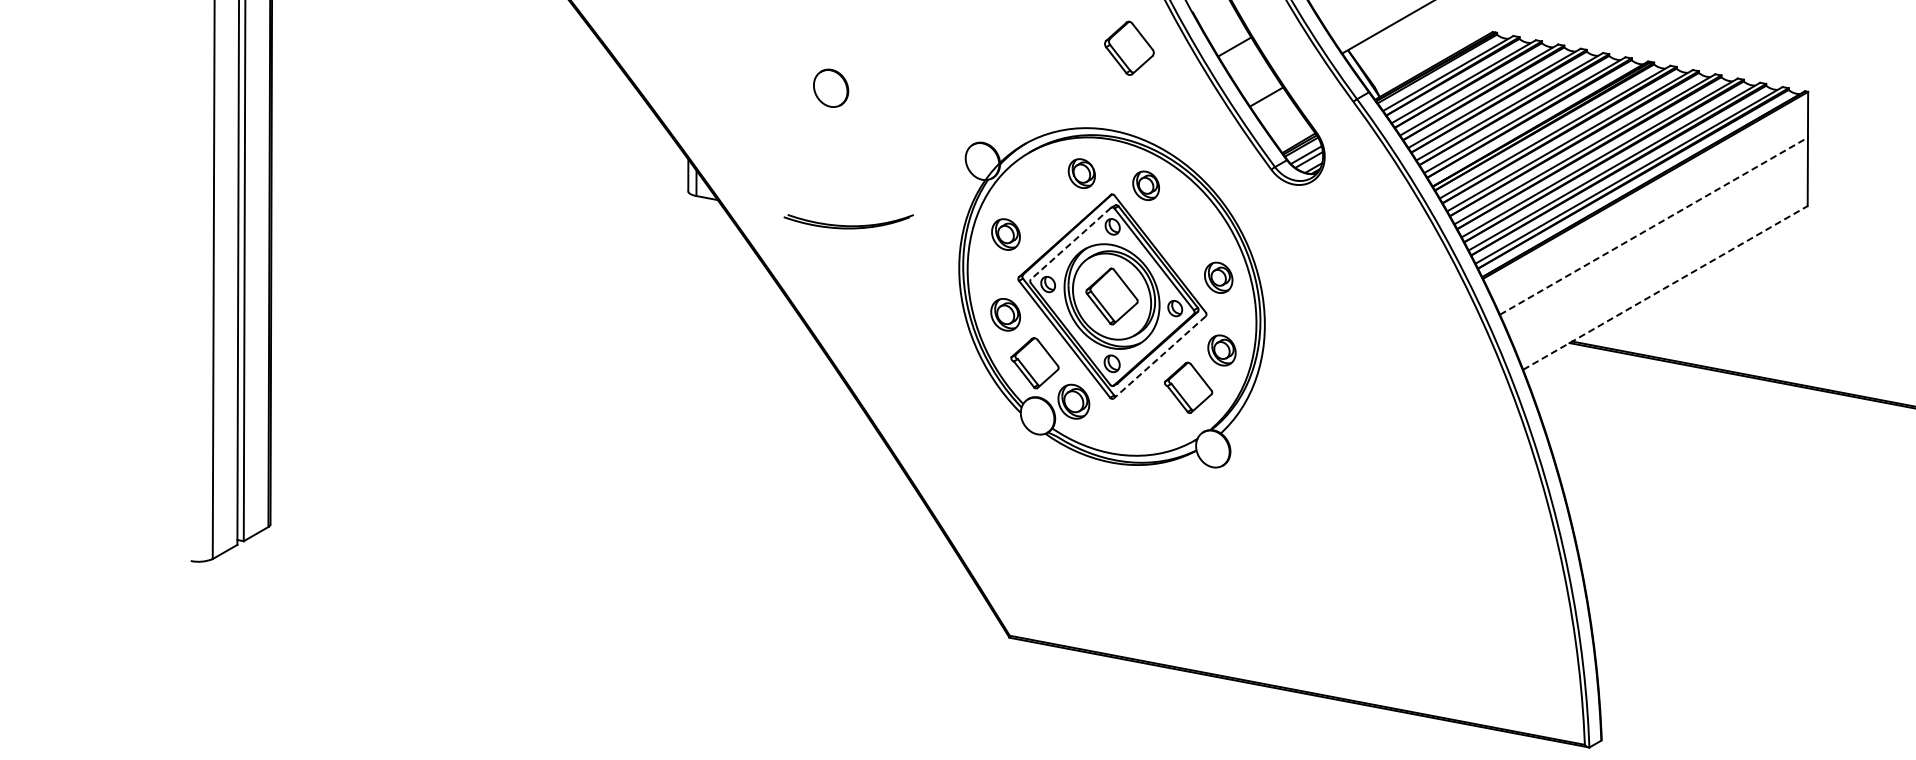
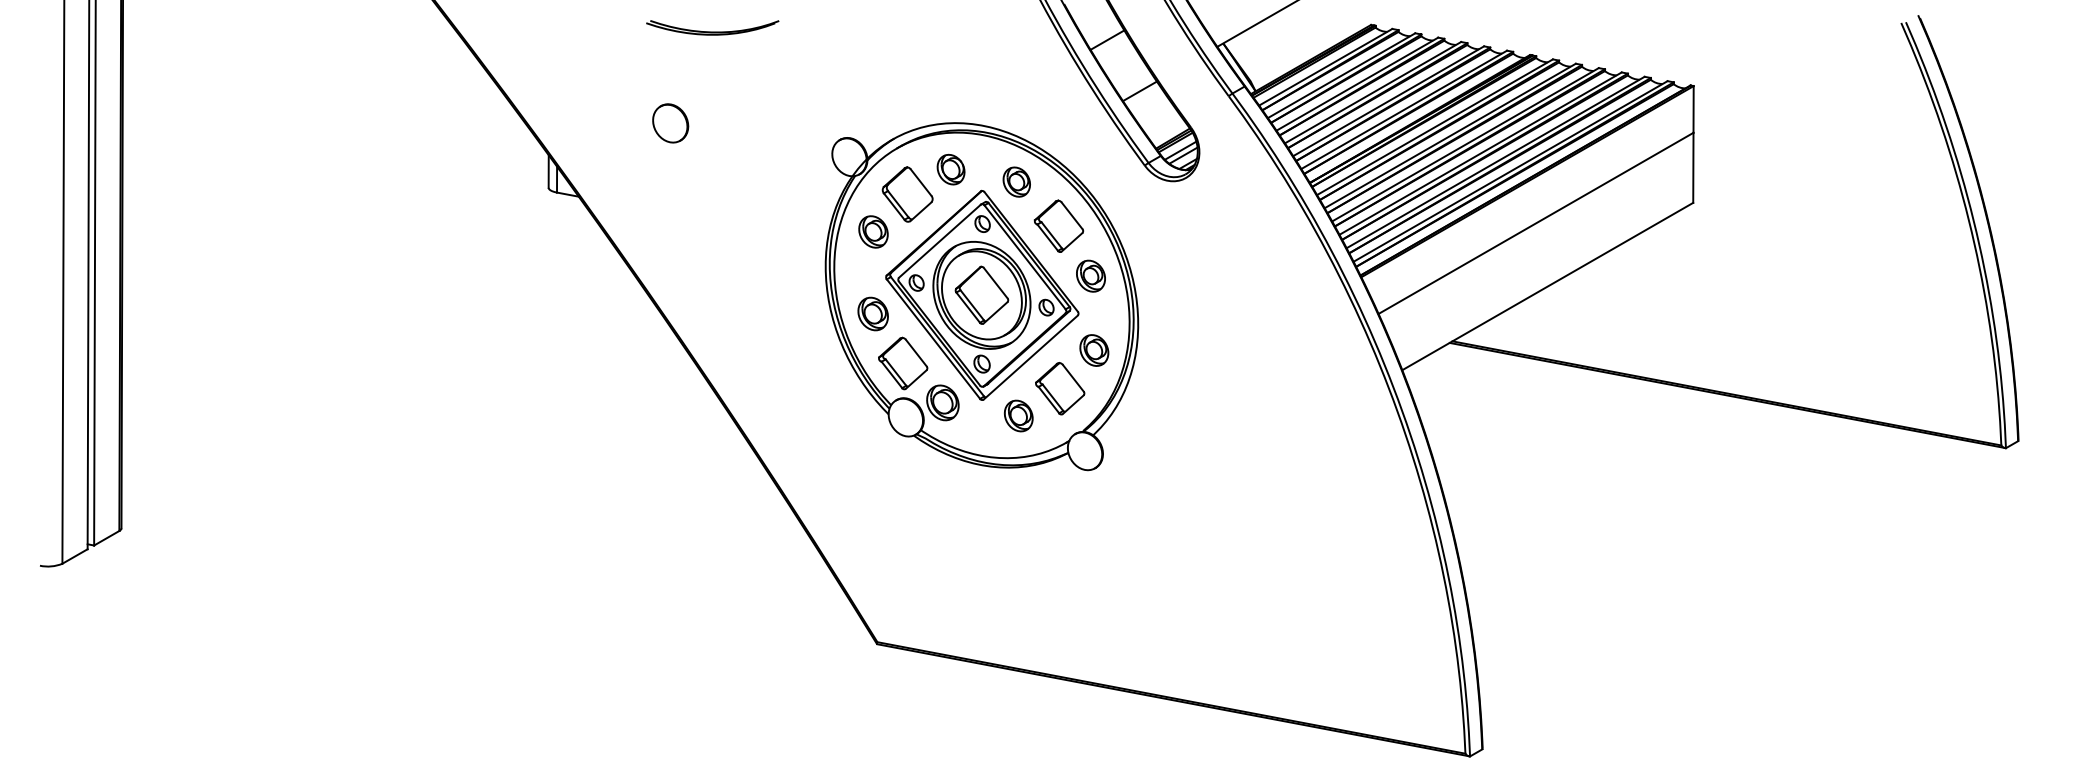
part: (1129, 48) -> (907, 194), moved
part: (830, 88) -> (670, 123), moved
part: (848, 221) -> (712, 27), moved
line: (1654, 226) -> (1536, 223), dashed -> solid
part: (1186, 228) -> (1058, 225), added
line: (1070, 243) -> (939, 241), dashed -> solid
line: (1665, 287) -> (1547, 286), dashed -> solid
line: (1159, 357) -> (1030, 357), dashed -> solid
part: (1147, 414) -> (1018, 415), added

